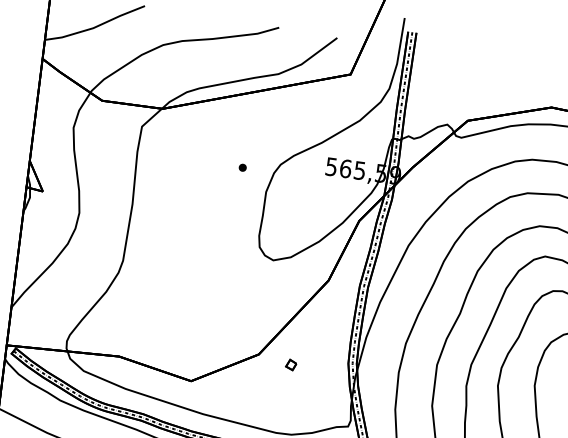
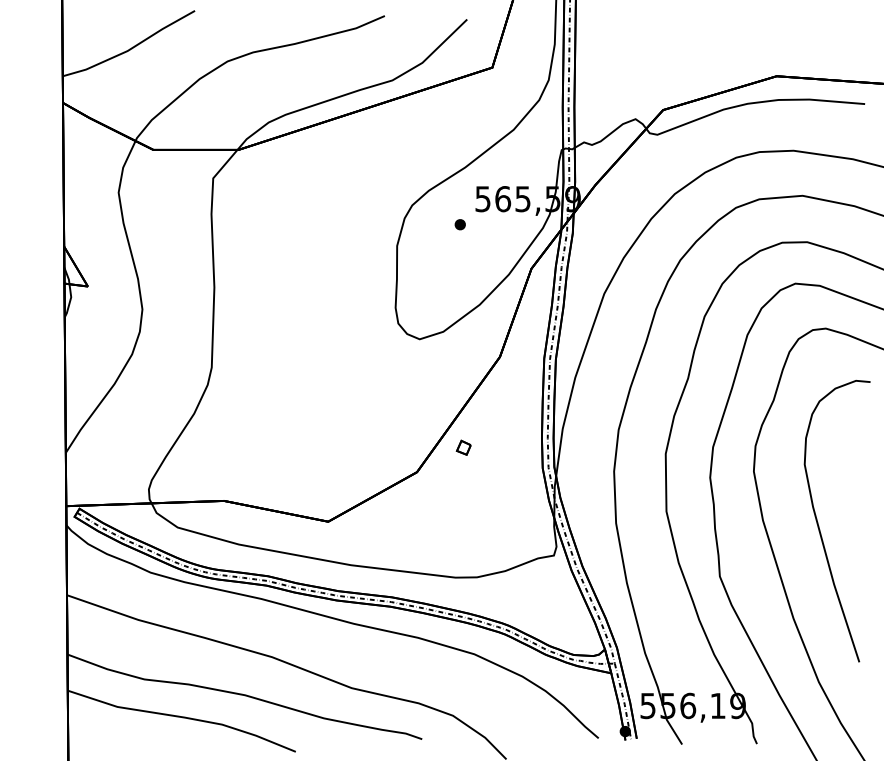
part: (242, 167) -> (459, 224), moved
part: (291, 364) -> (463, 447), moved

